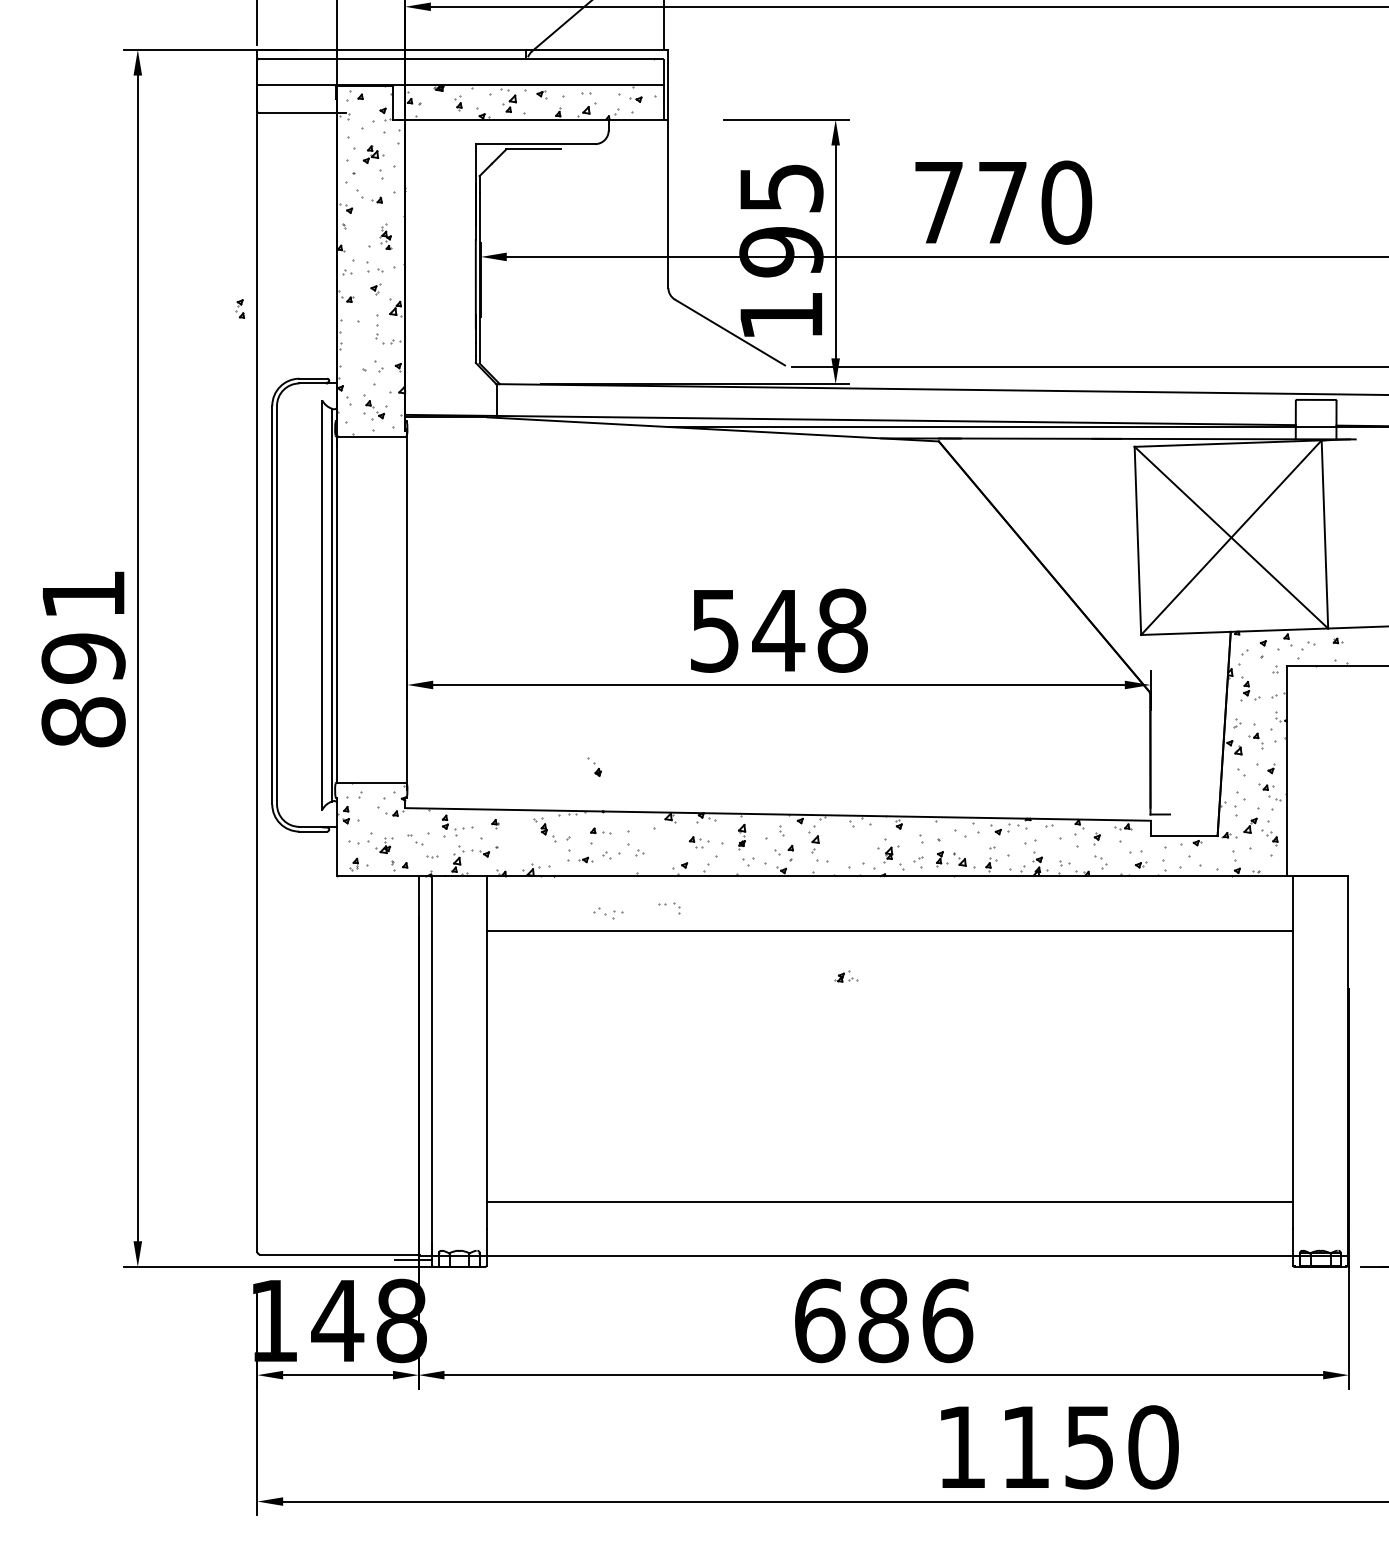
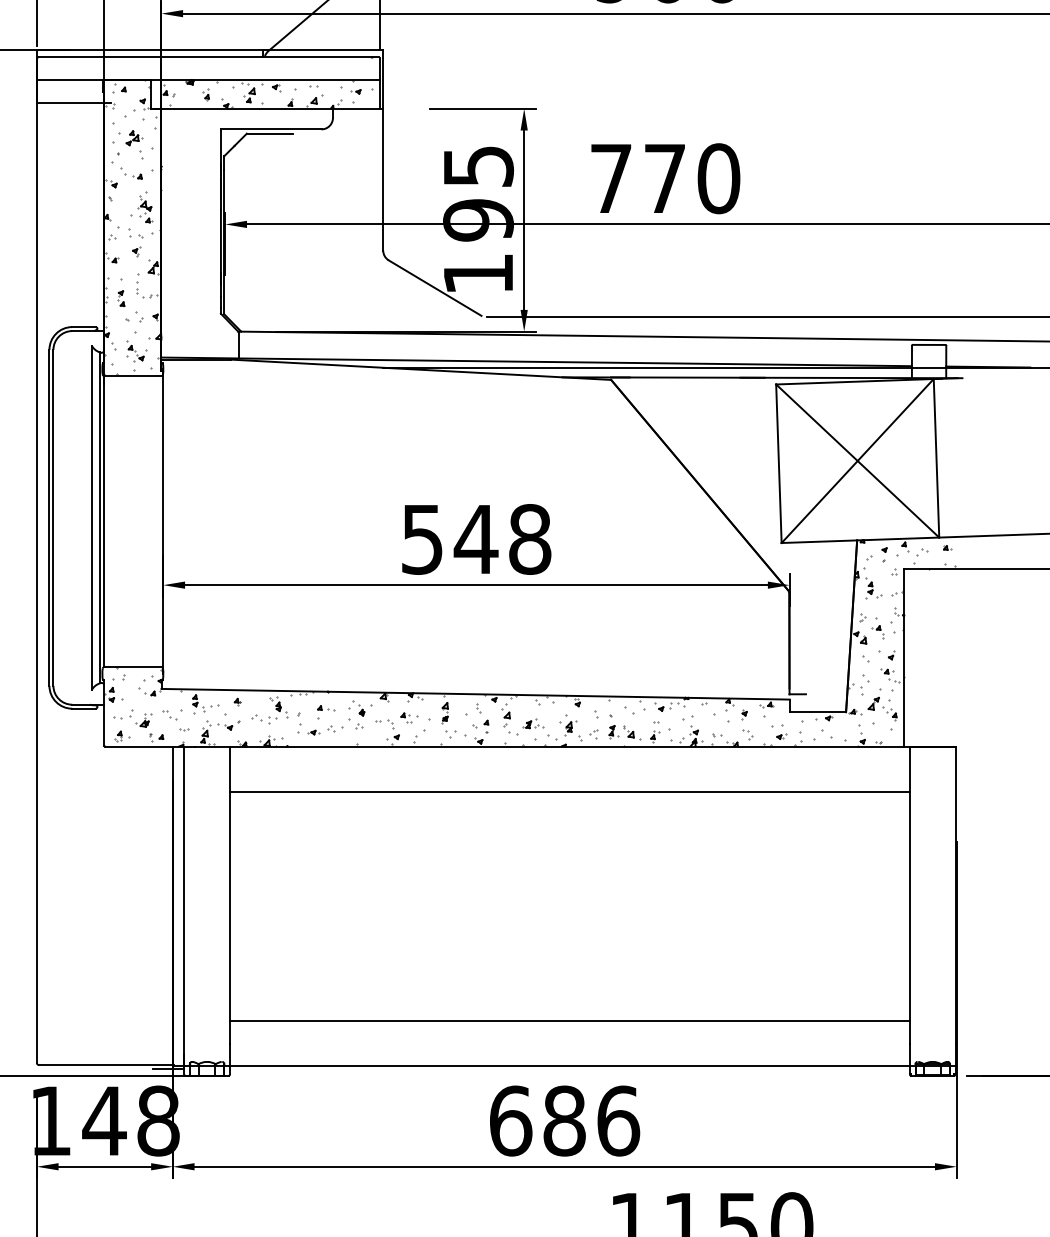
part: (385, 236) -> (144, 207), size x1.43
part: (240, 308) -> (121, 298), moved
part: (594, 766) -> (358, 707), moved
part: (669, 908) -> (384, 724), moved
part: (608, 913) -> (264, 719), moved
part: (846, 976) -> (533, 723), moved

